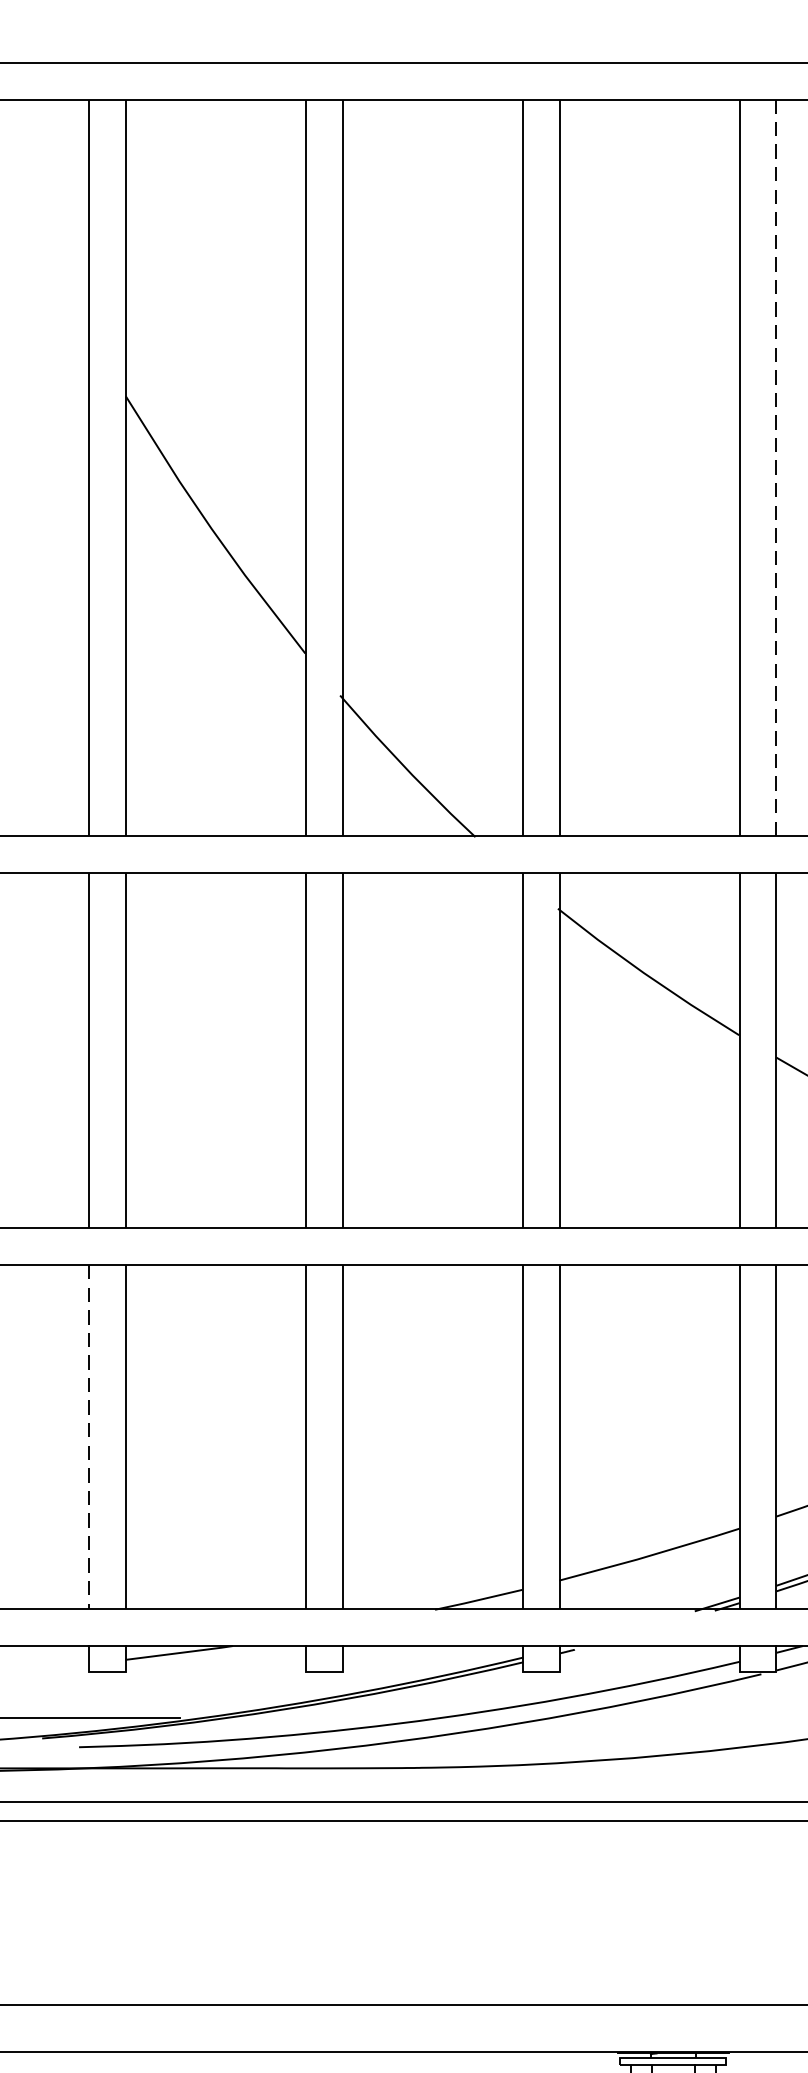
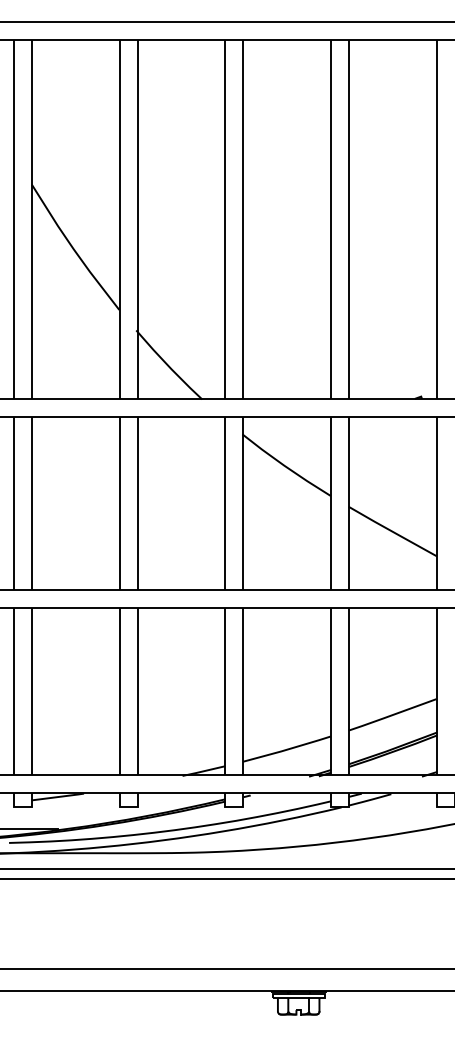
line: (775, 467) -> (348, 219), dashed -> solid
line: (88, 1436) -> (13, 691), dashed -> solid

